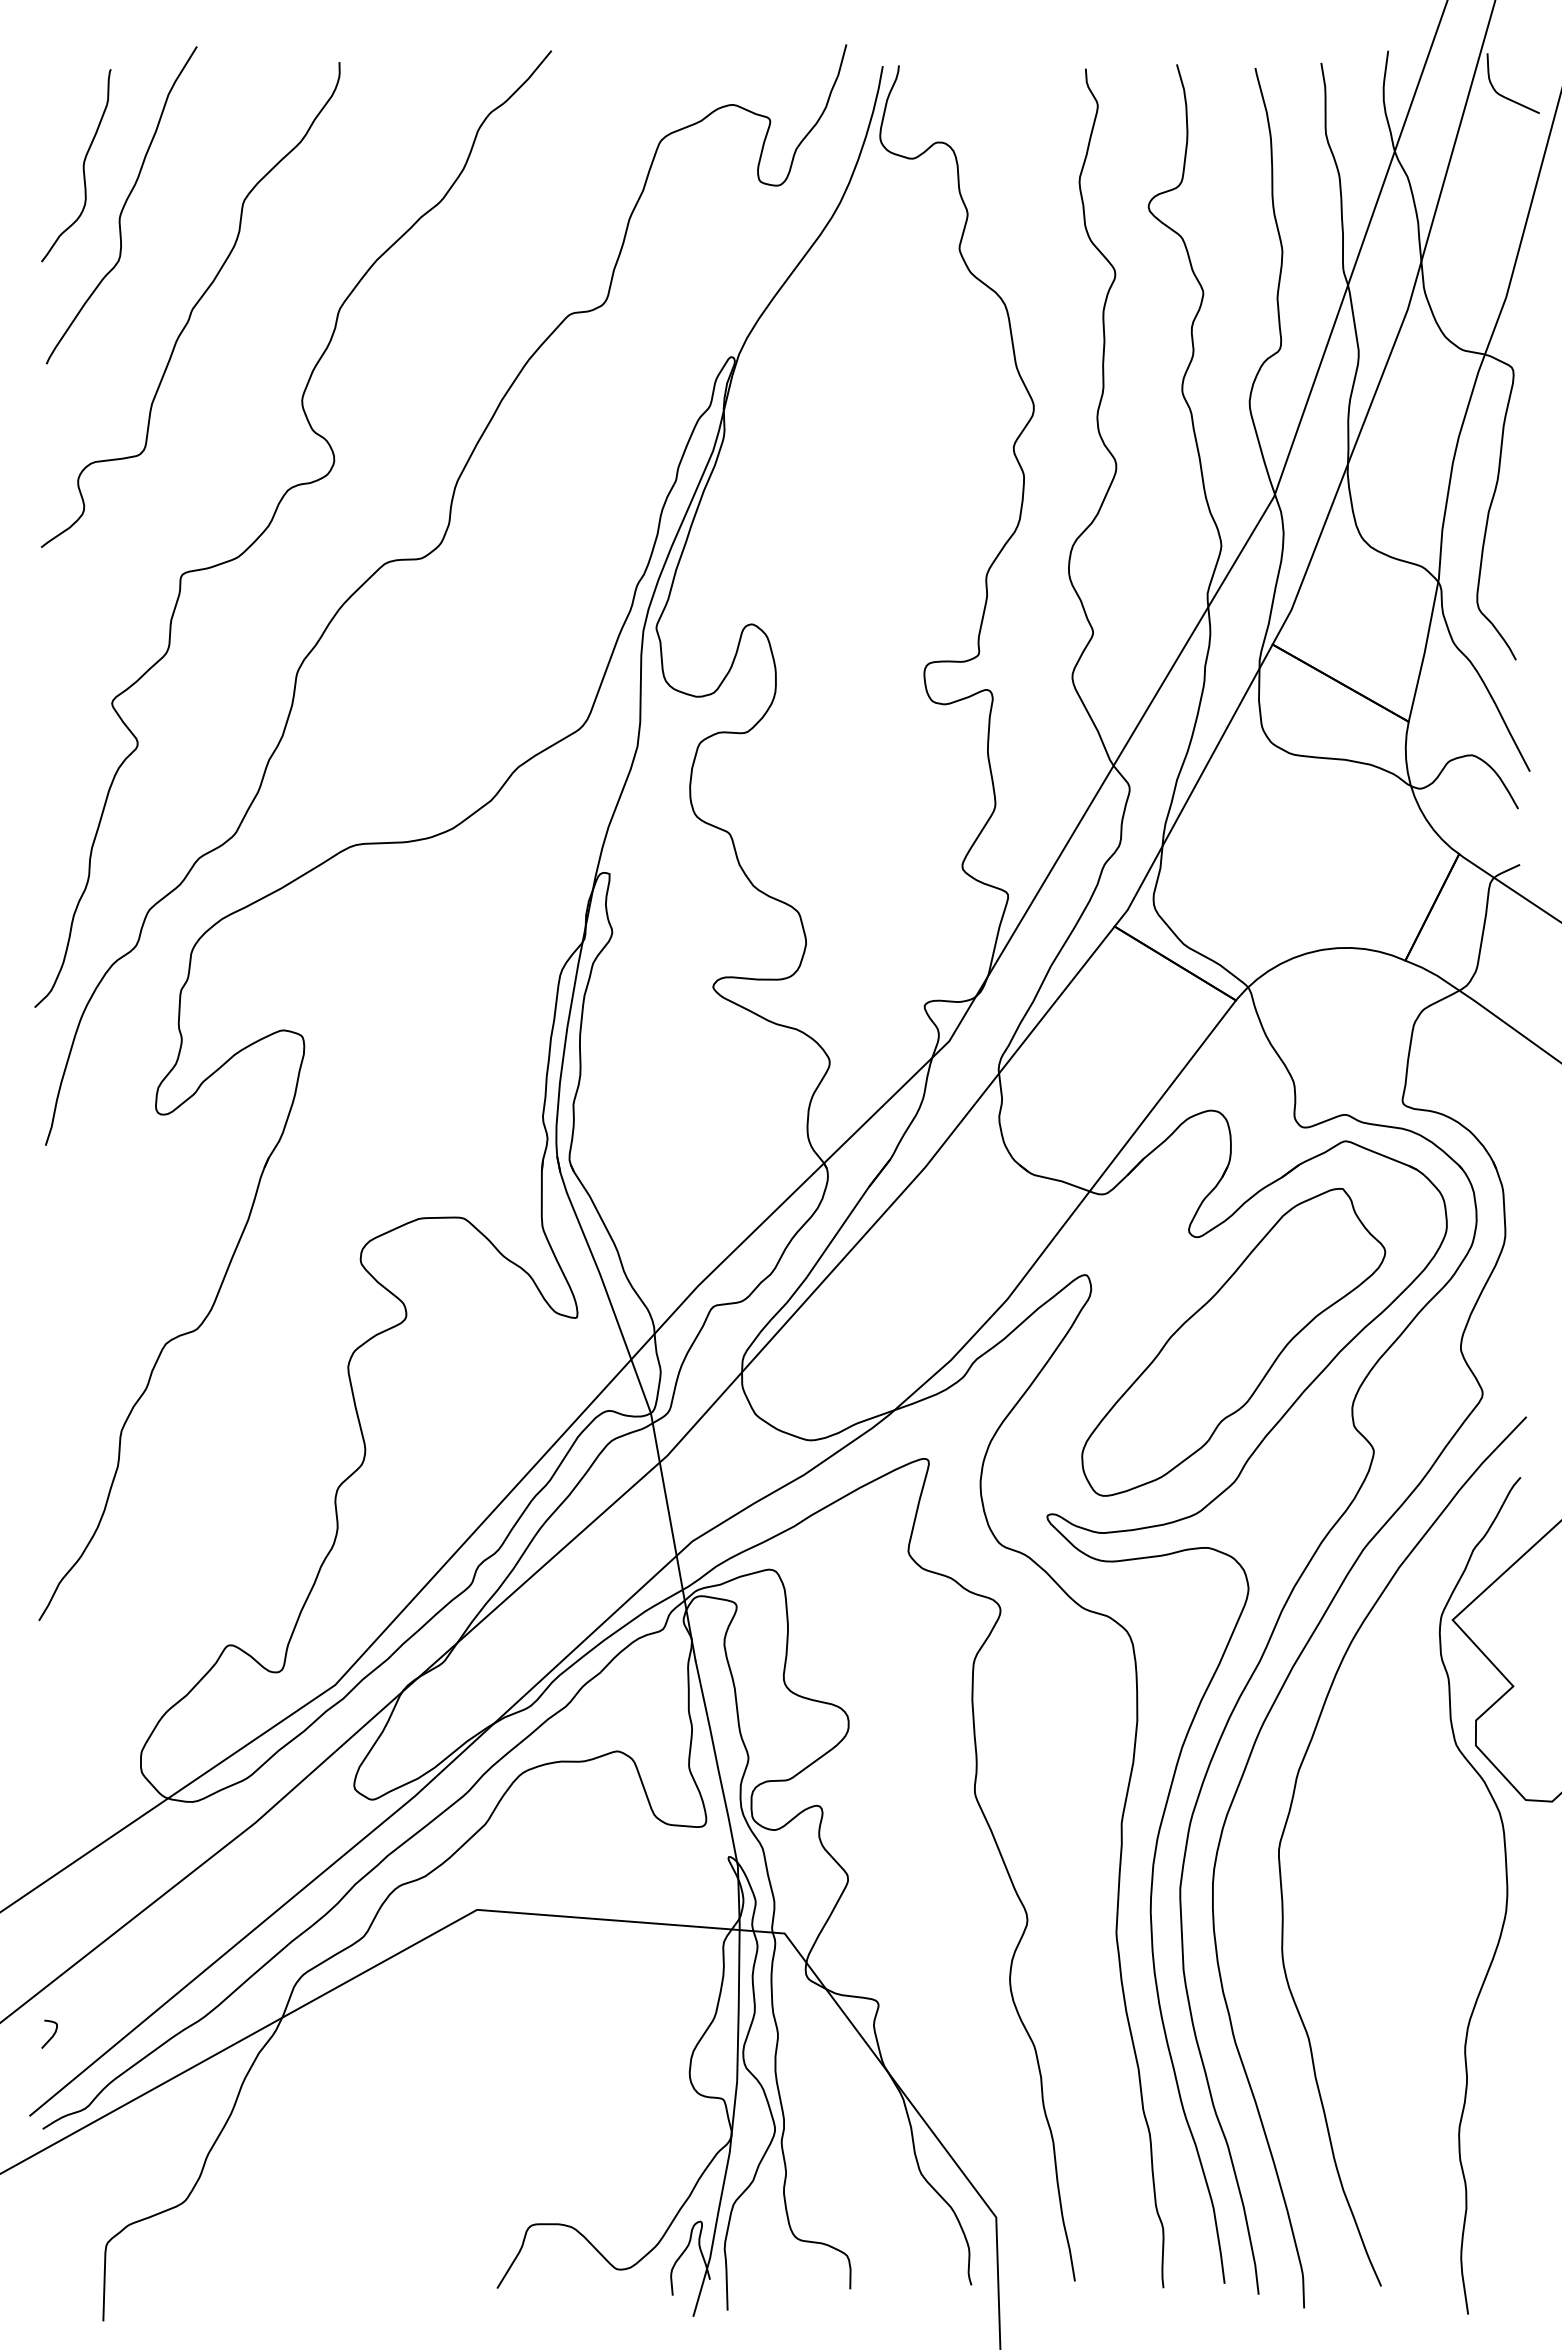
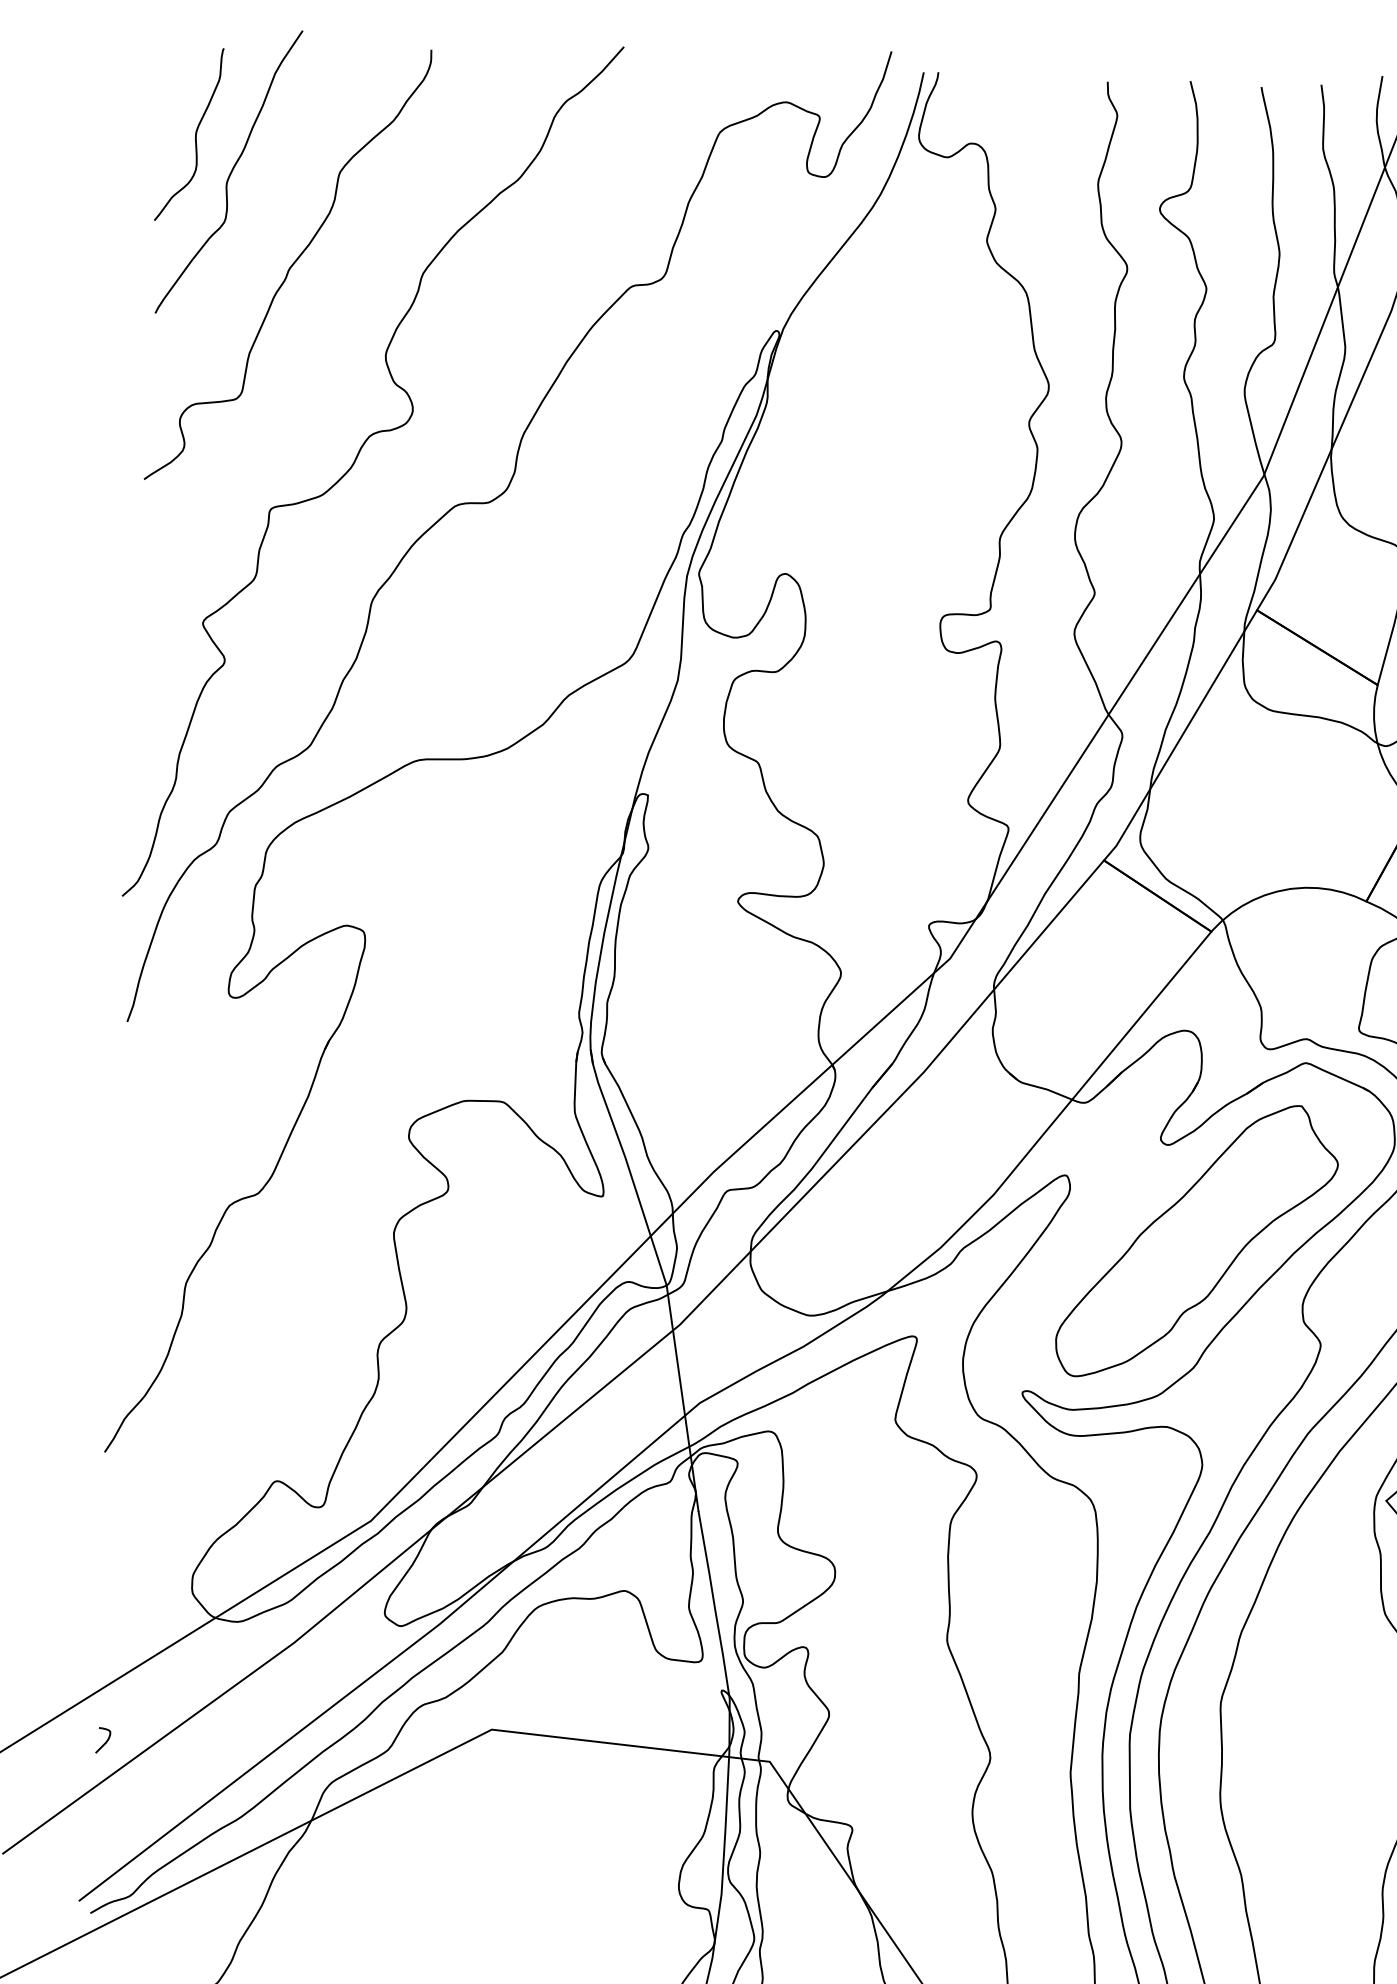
curve: (52, 2035) -> (105, 1741), moved

